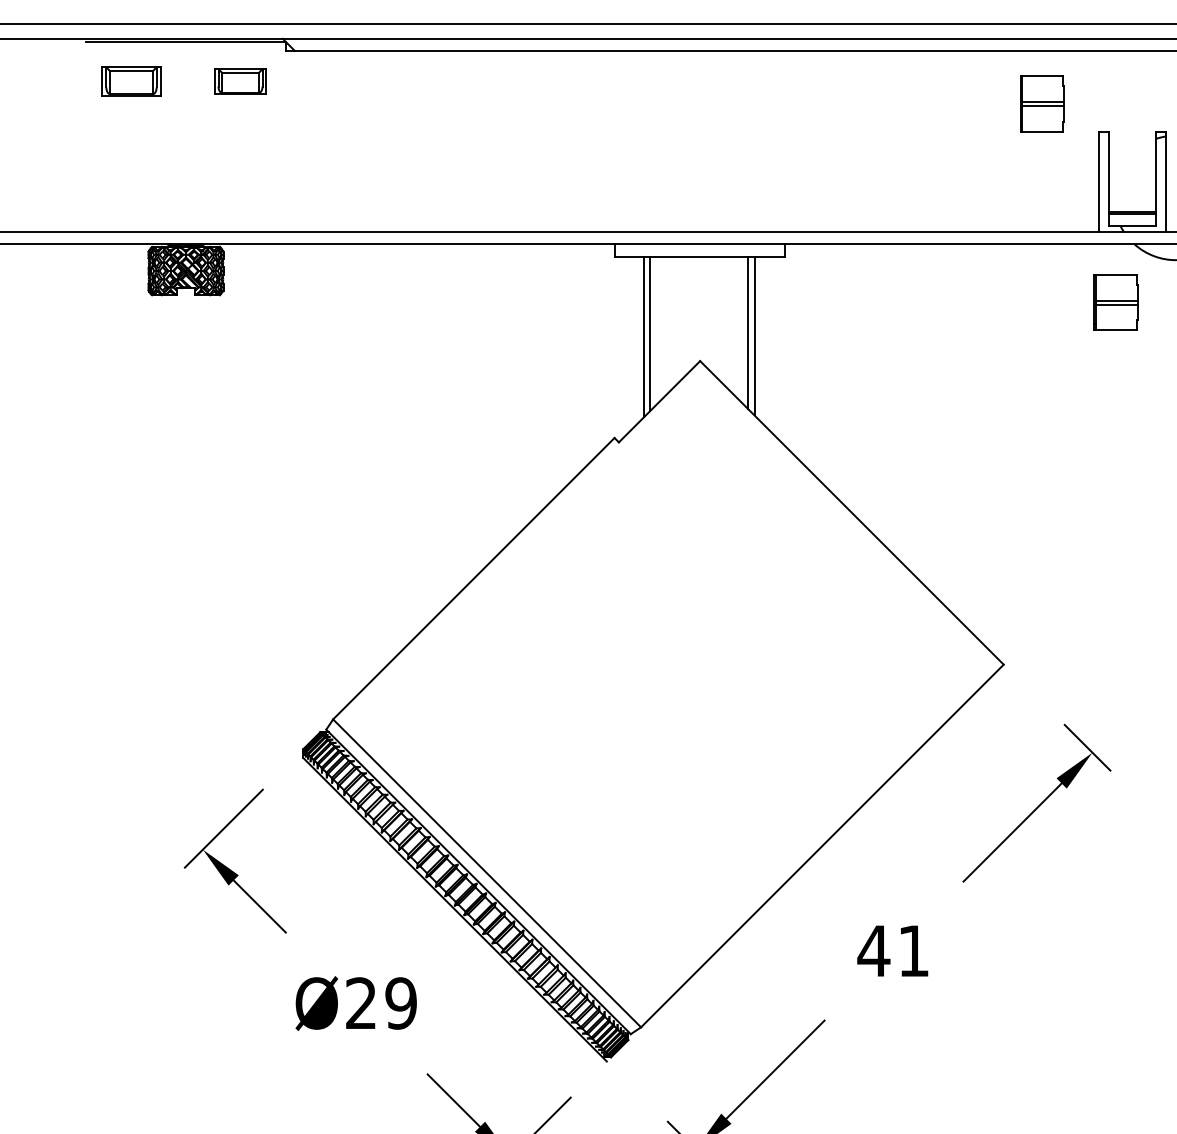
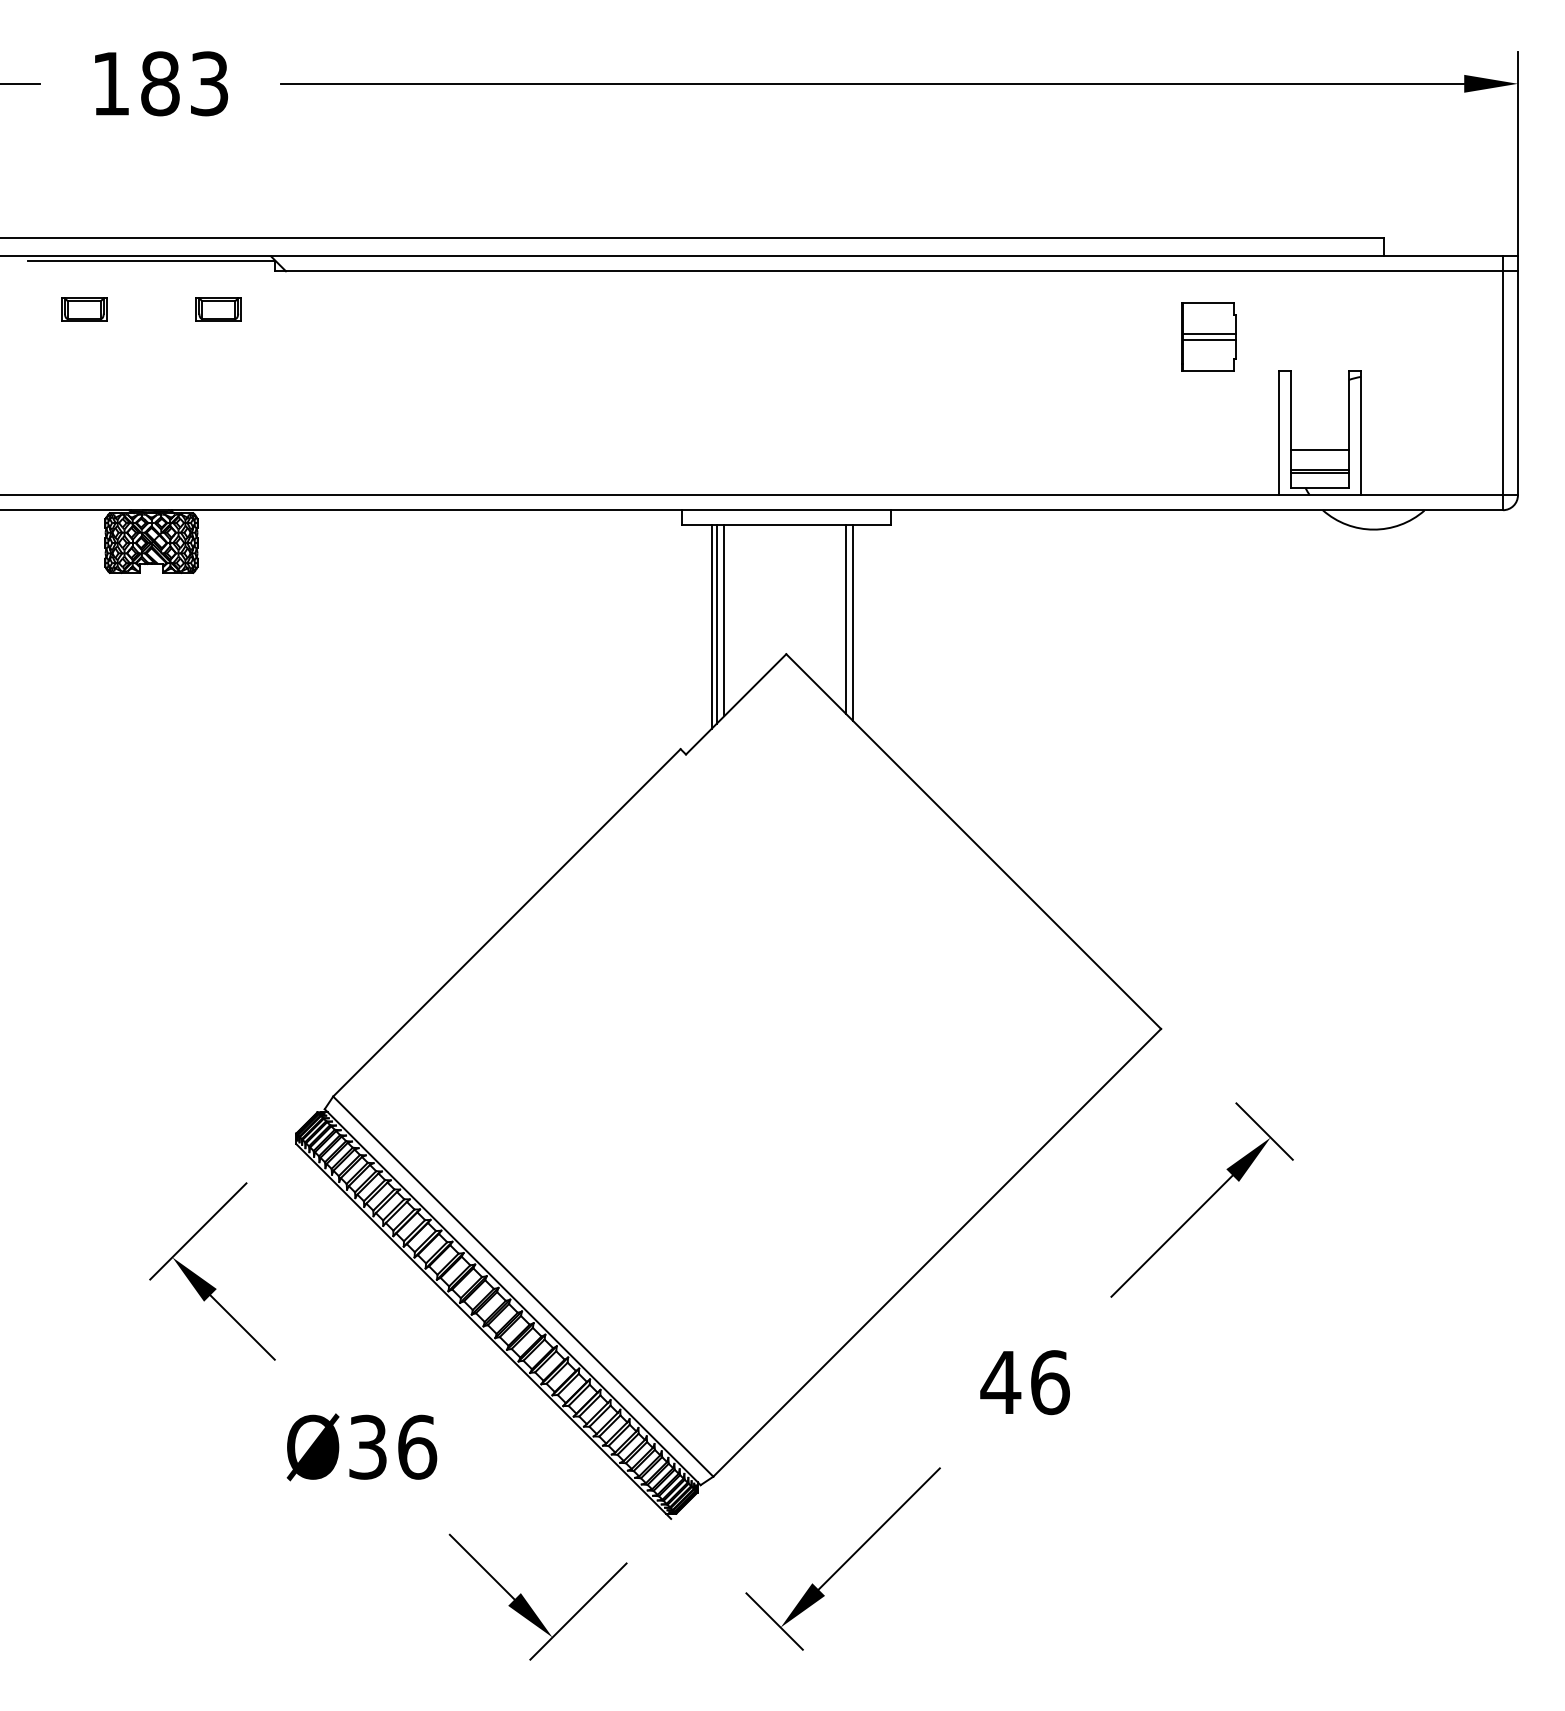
part: (131, 81) -> (84, 309), size x0.62
part: (240, 81) -> (218, 309), size x0.71
line: (1132, 196) -> (1319, 450), added
part: (1115, 302) -> (1299, 581), removed
line: (639, 338) -> (711, 626), added
text: (914, 951) -> (1050, 1382), 41 -> 46
text: (381, 1002) -> (393, 1446), Ø29 -> Ø36

